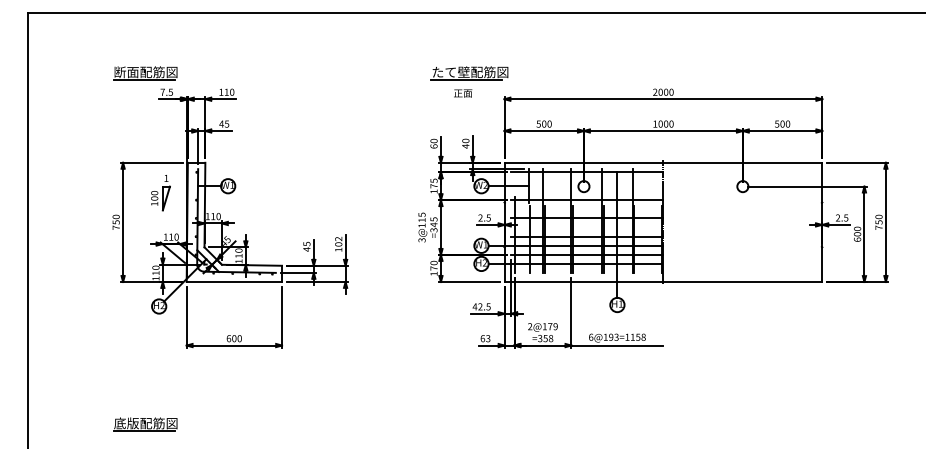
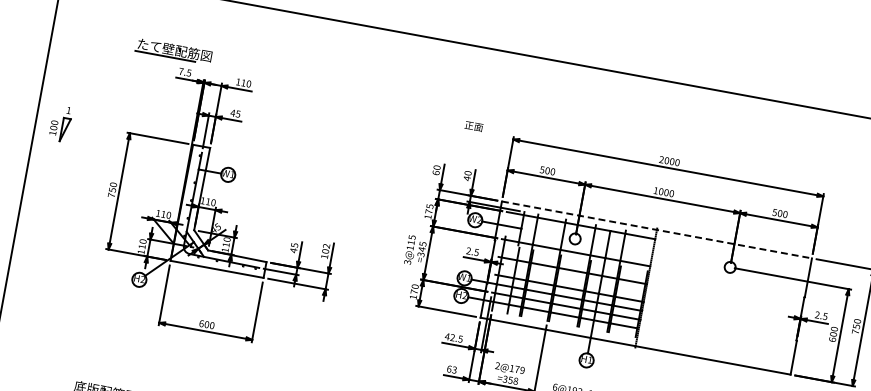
text: (152, 72) -> (174, 50), 断面配筋図 -> たて壁配筋図
part: (469, 73) -> (483, 108), removed
line: (663, 162) -> (657, 229), solid -> dashed
part: (160, 193) -> (60, 124), moved

